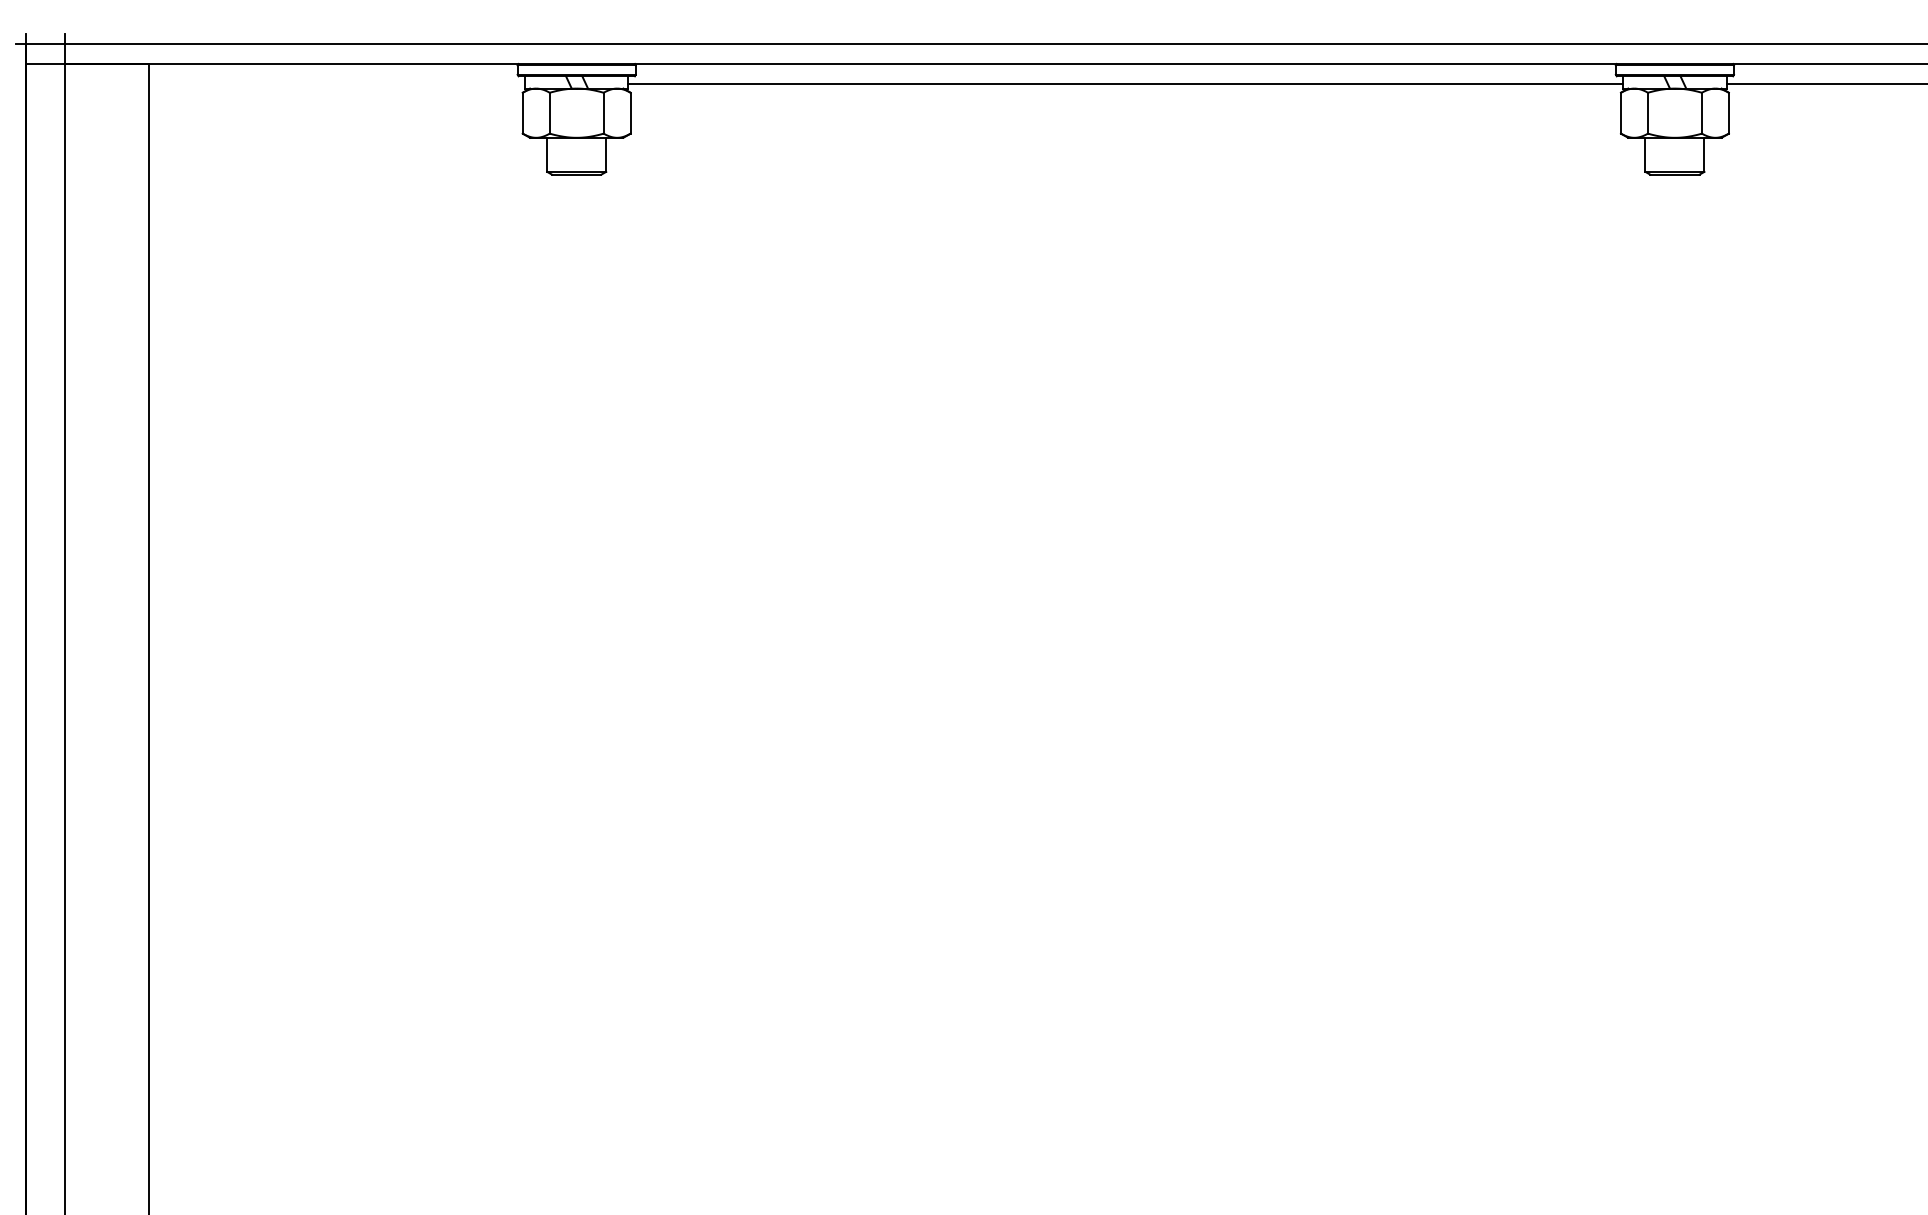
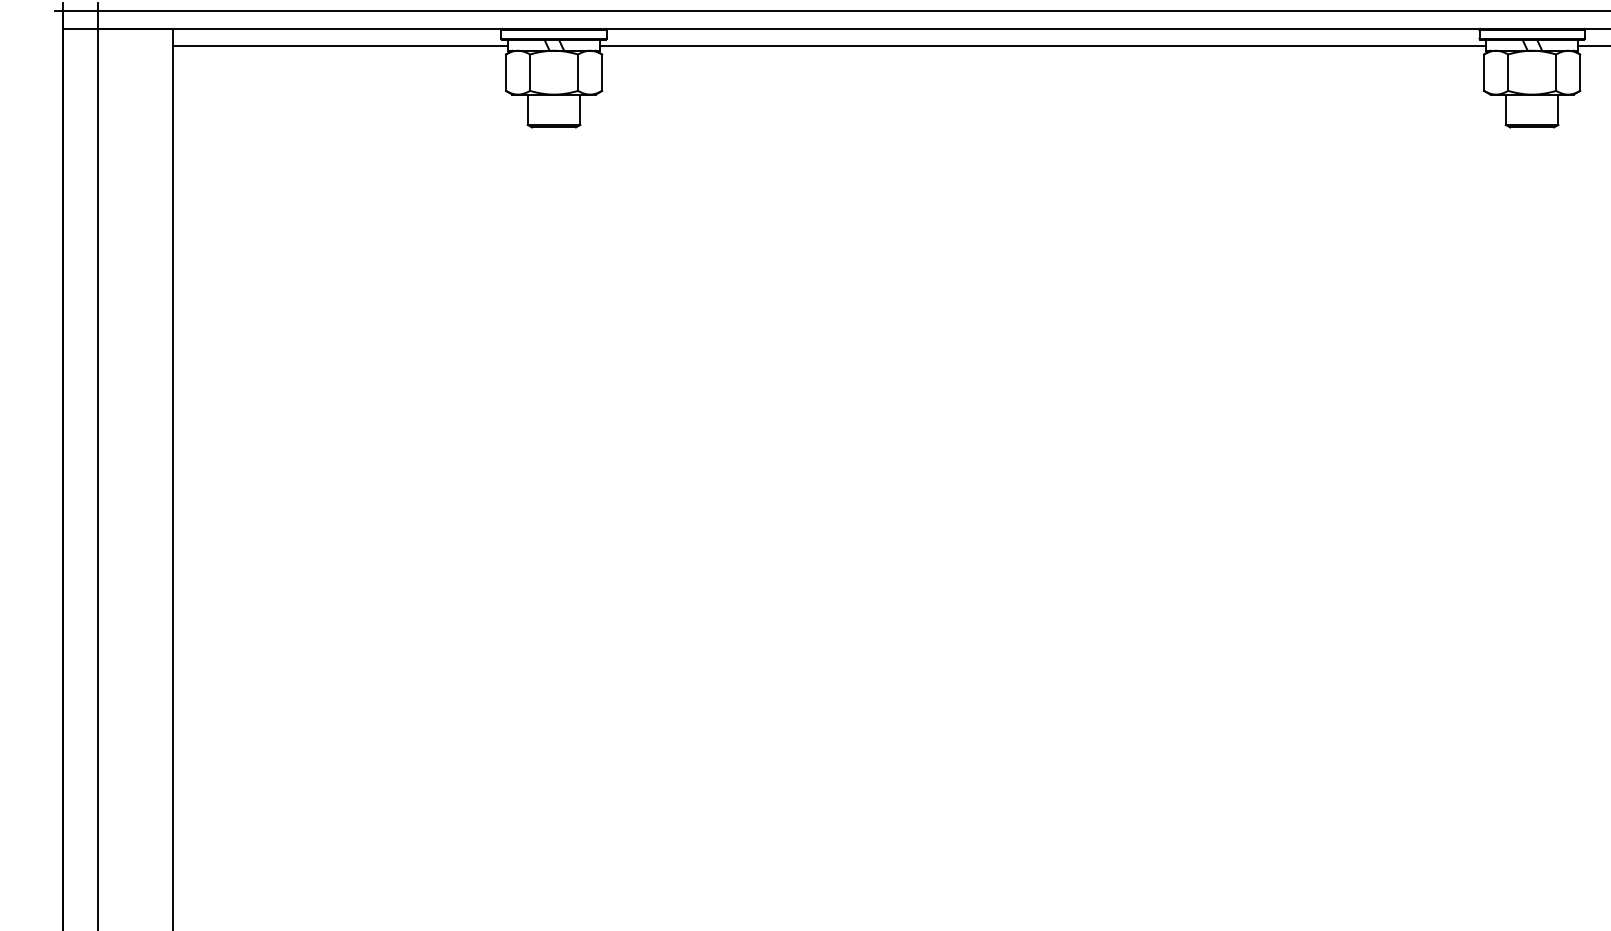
line: (336, 83) -> (340, 46), added

